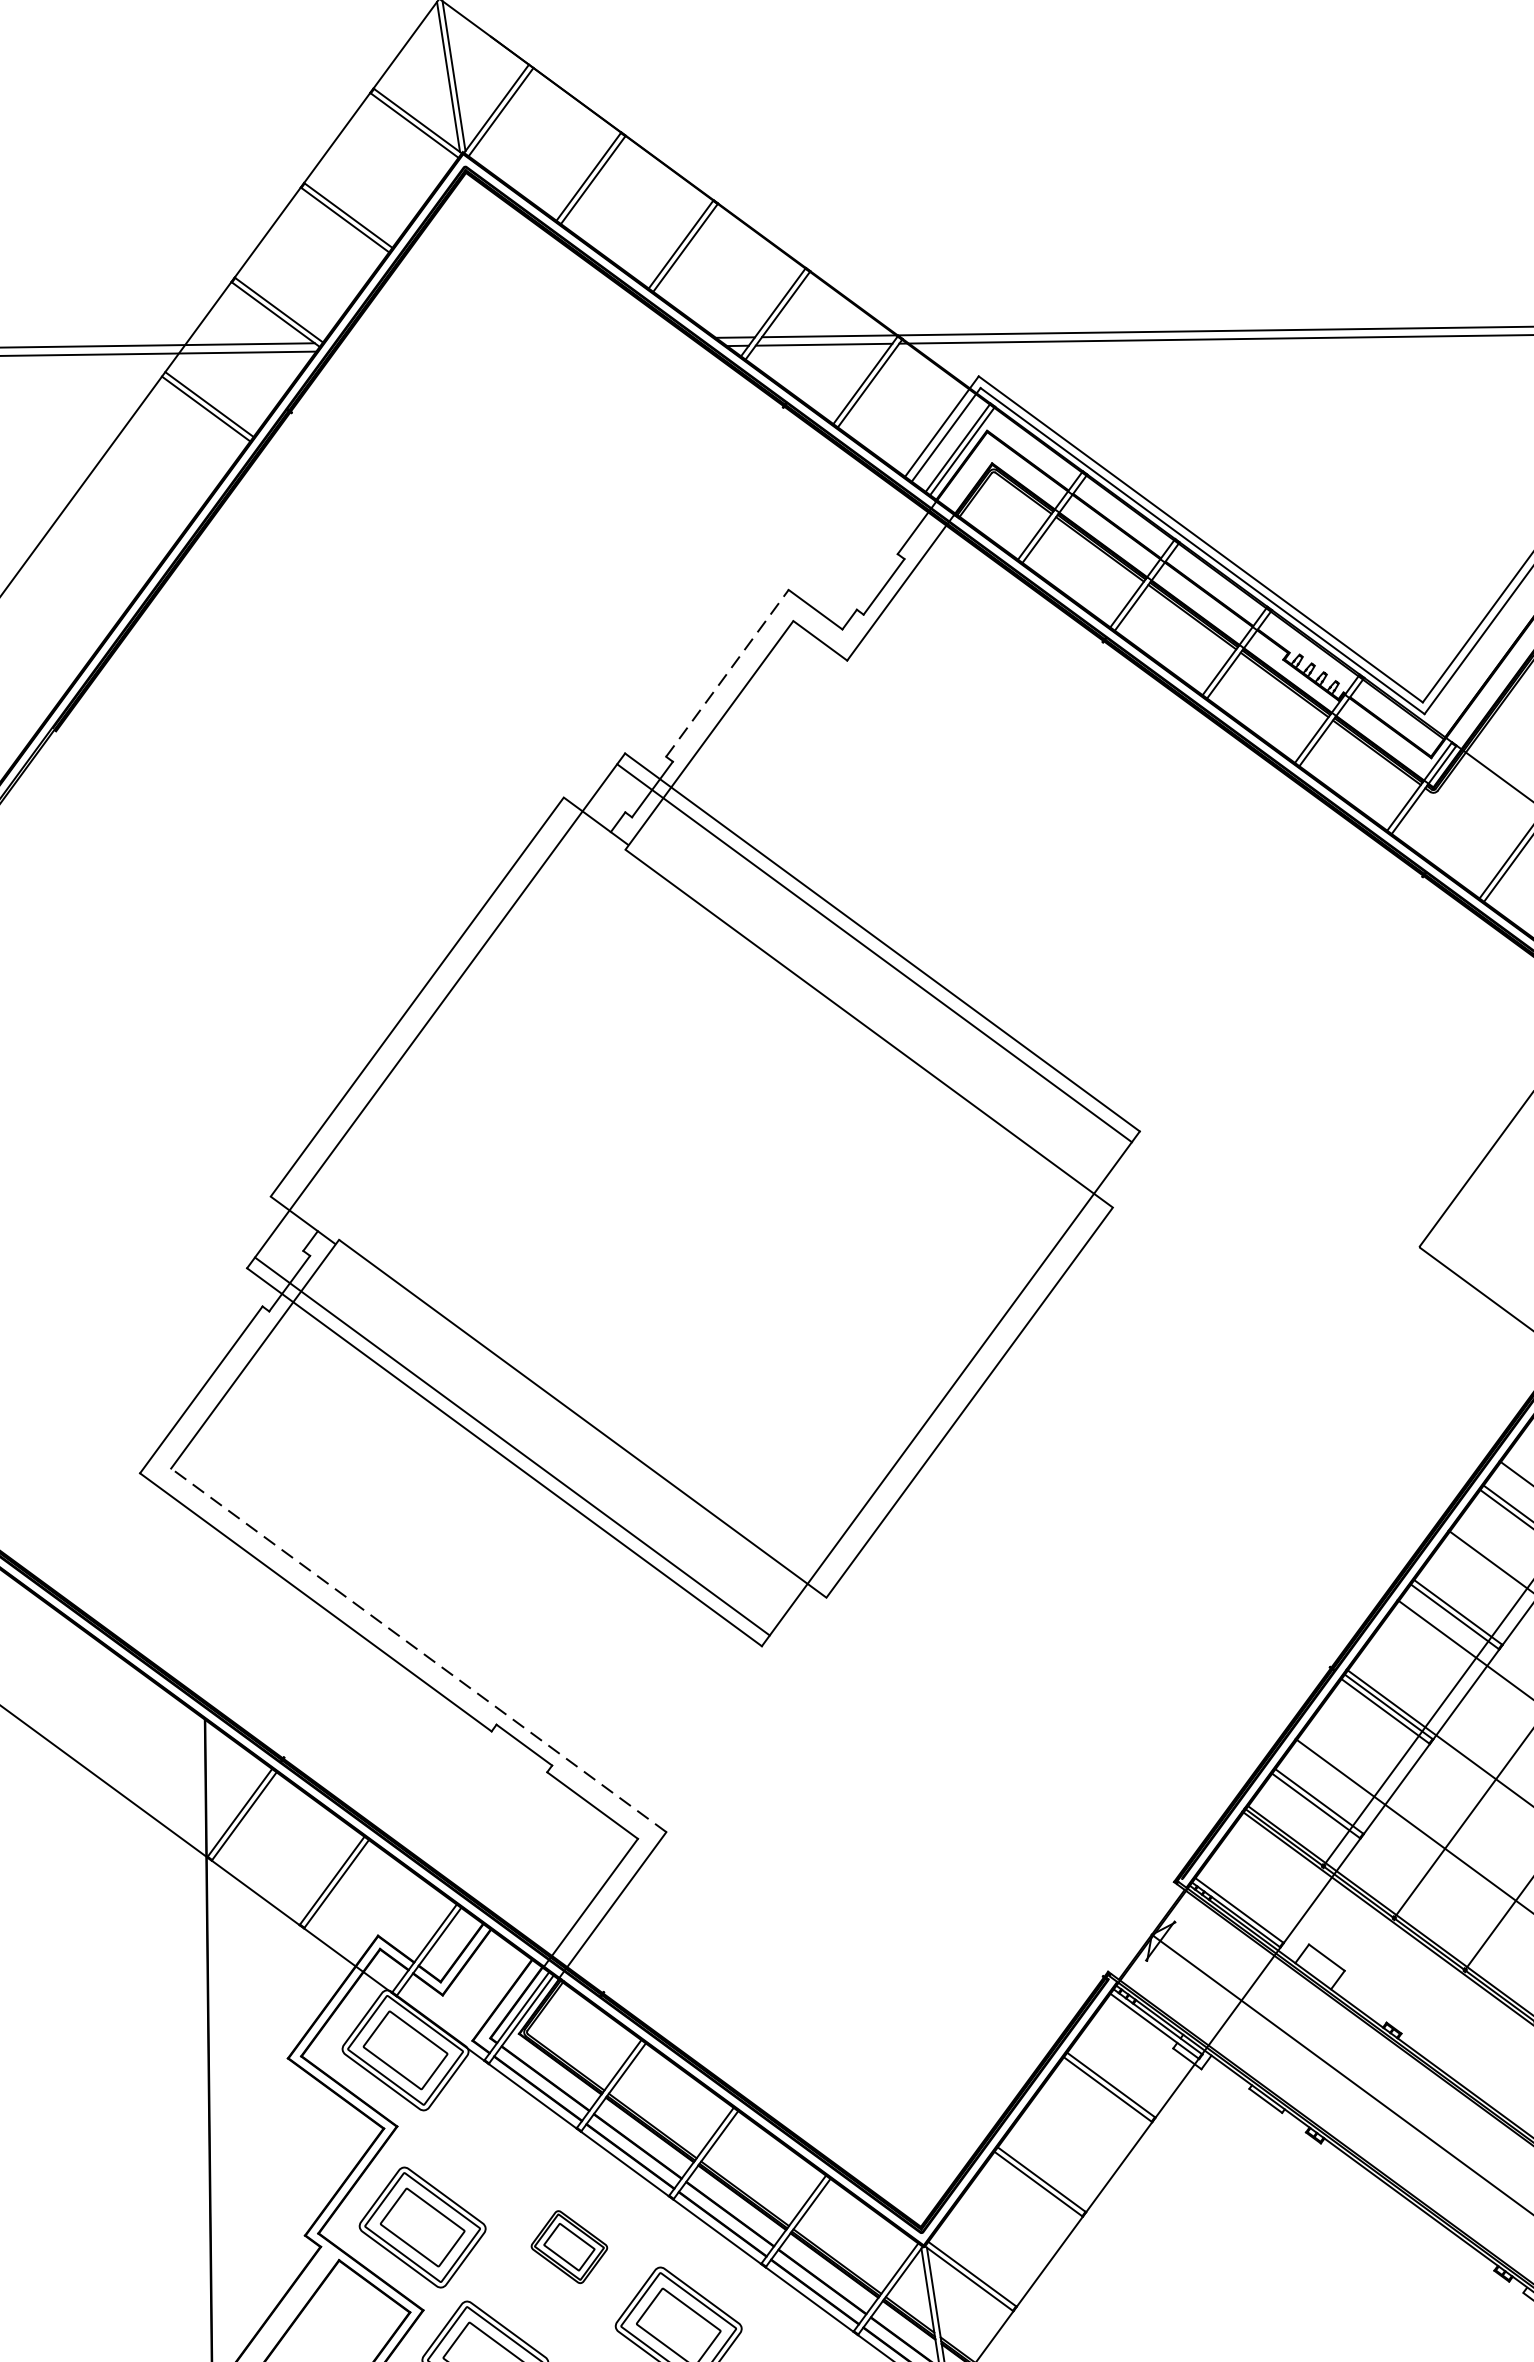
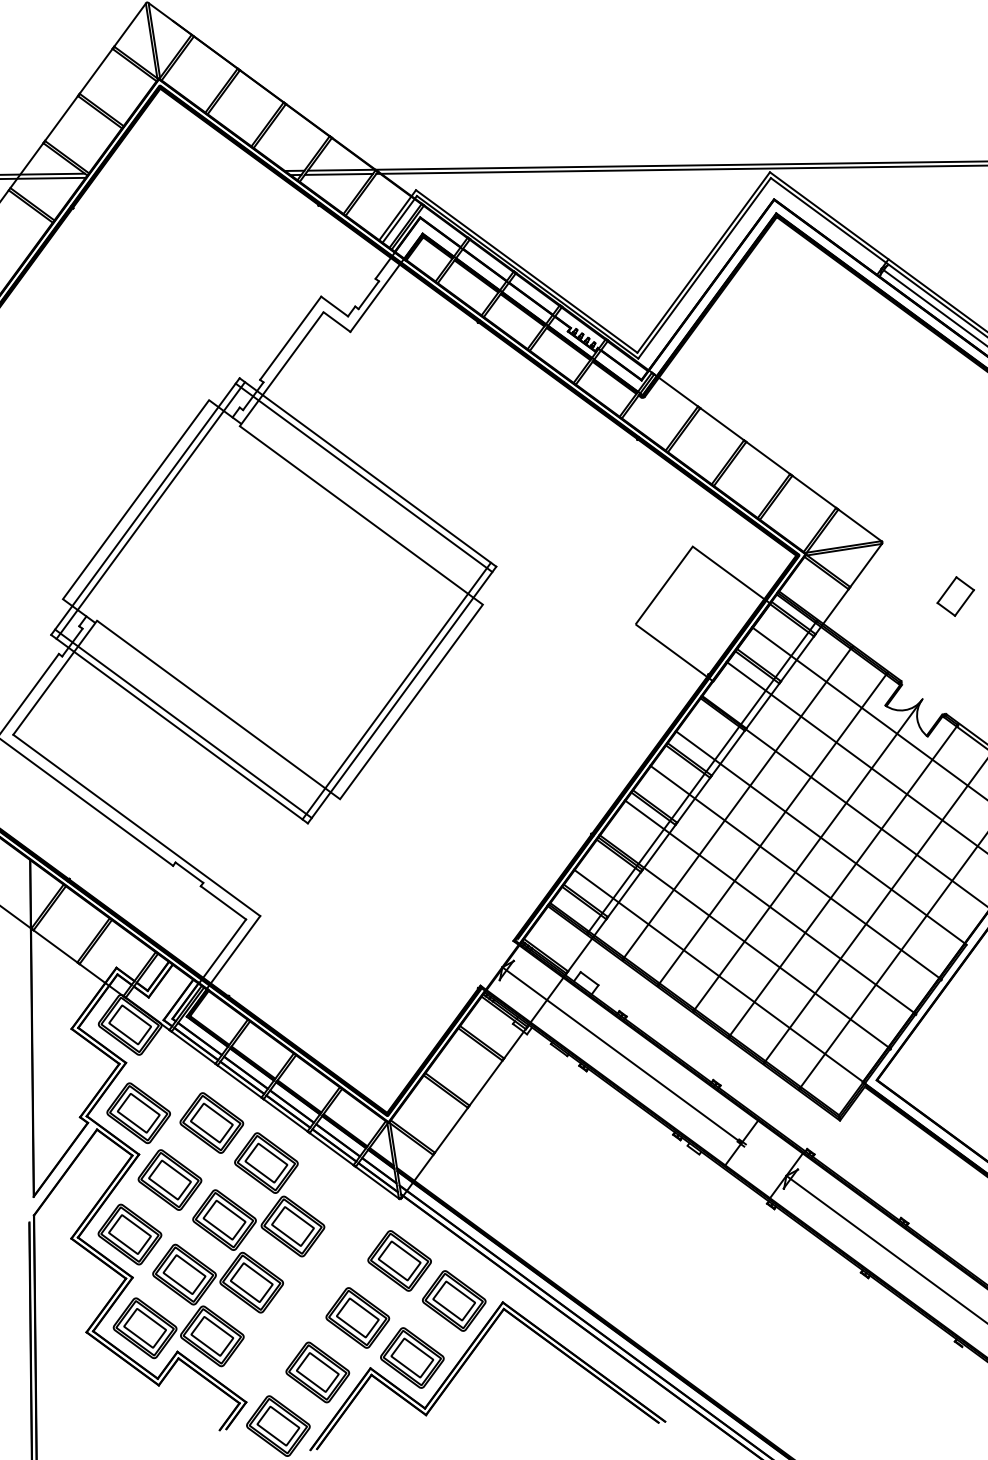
line: (727, 673) -> (290, 338), dashed -> solid
line: (446, 1018) -> (150, 510), added
line: (939, 1379) -> (396, 690), added
line: (418, 1650) -> (136, 825), dashed -> solid
part: (568, 2246) -> (211, 1122), size x1.67

